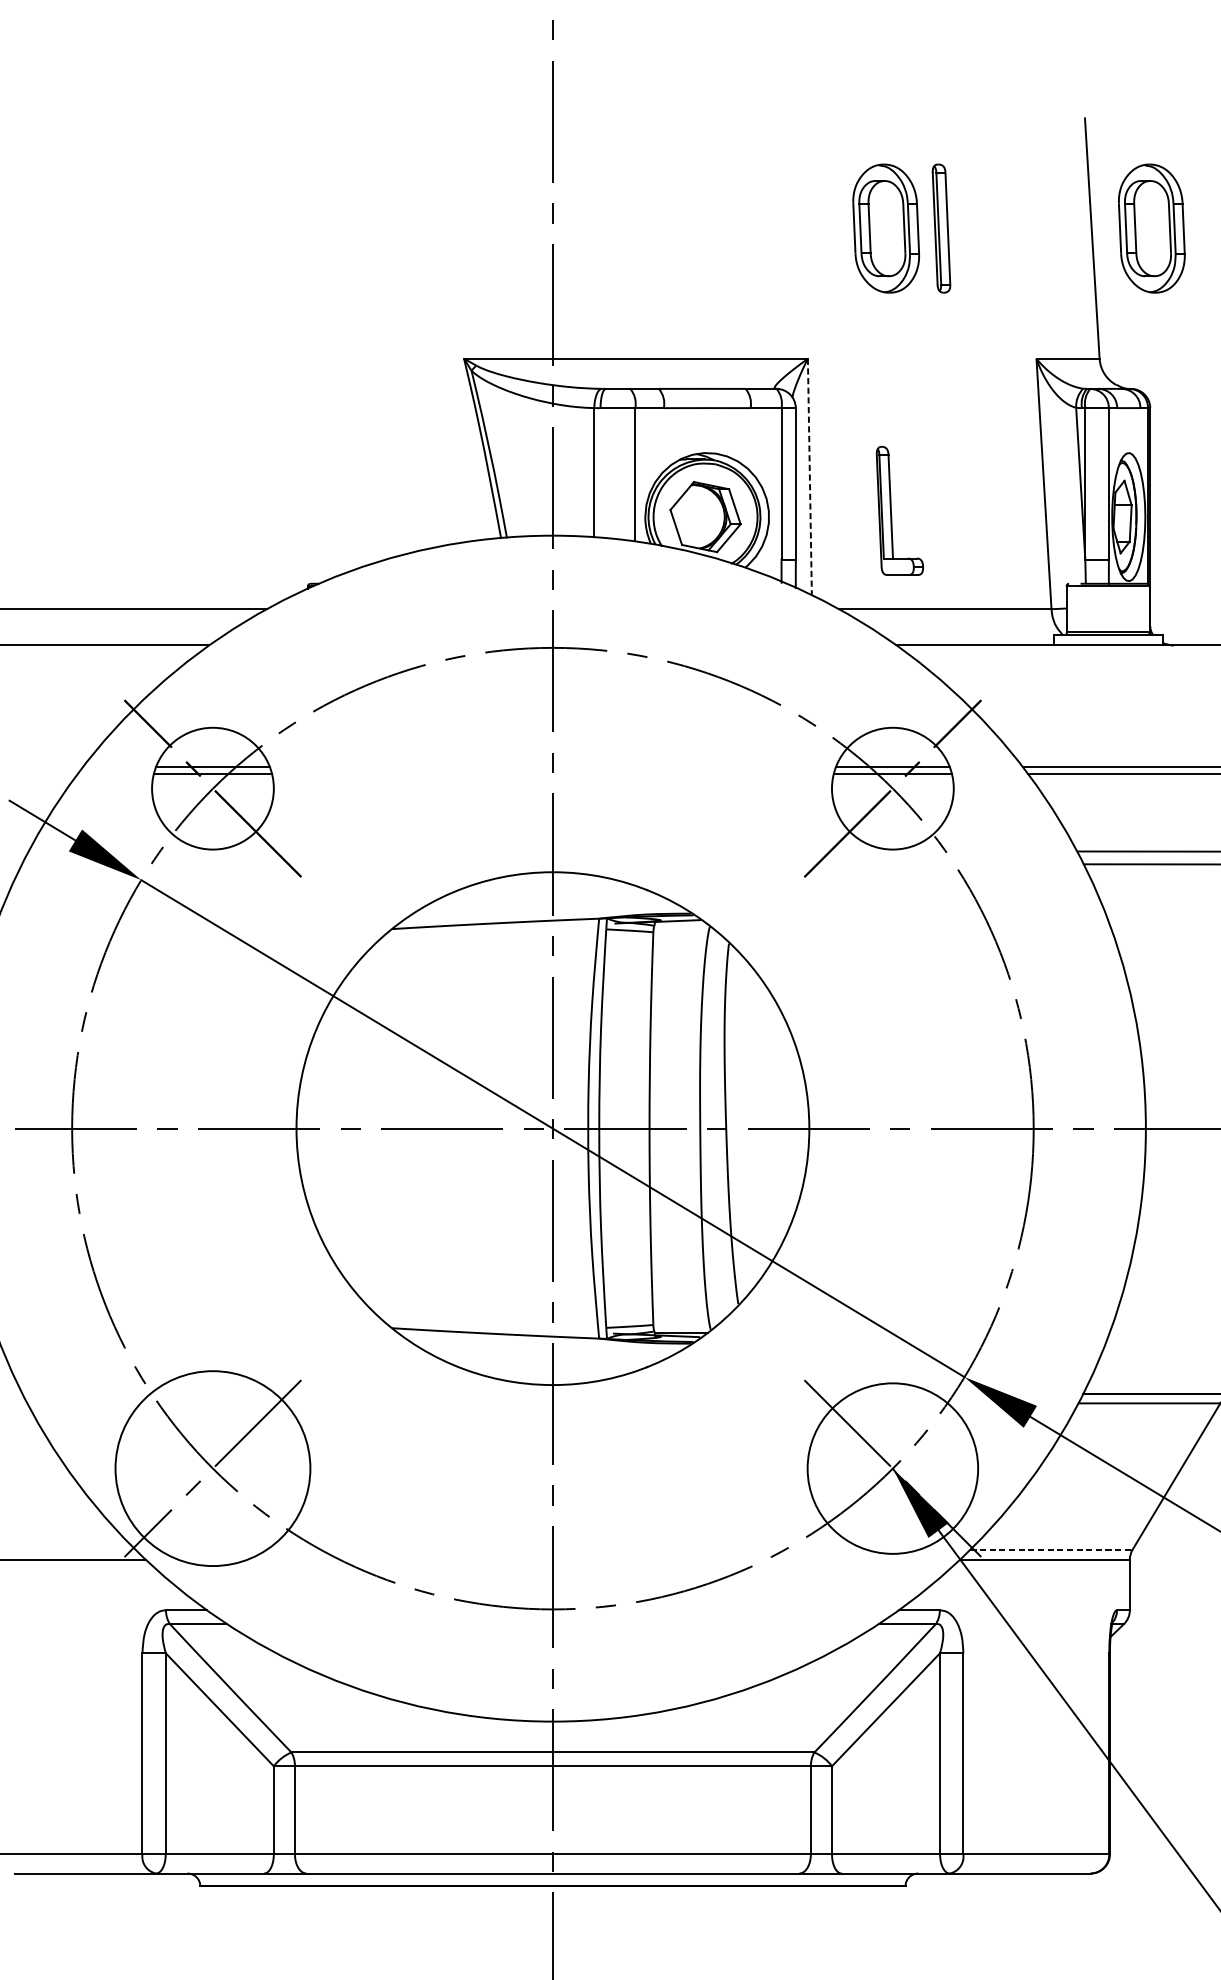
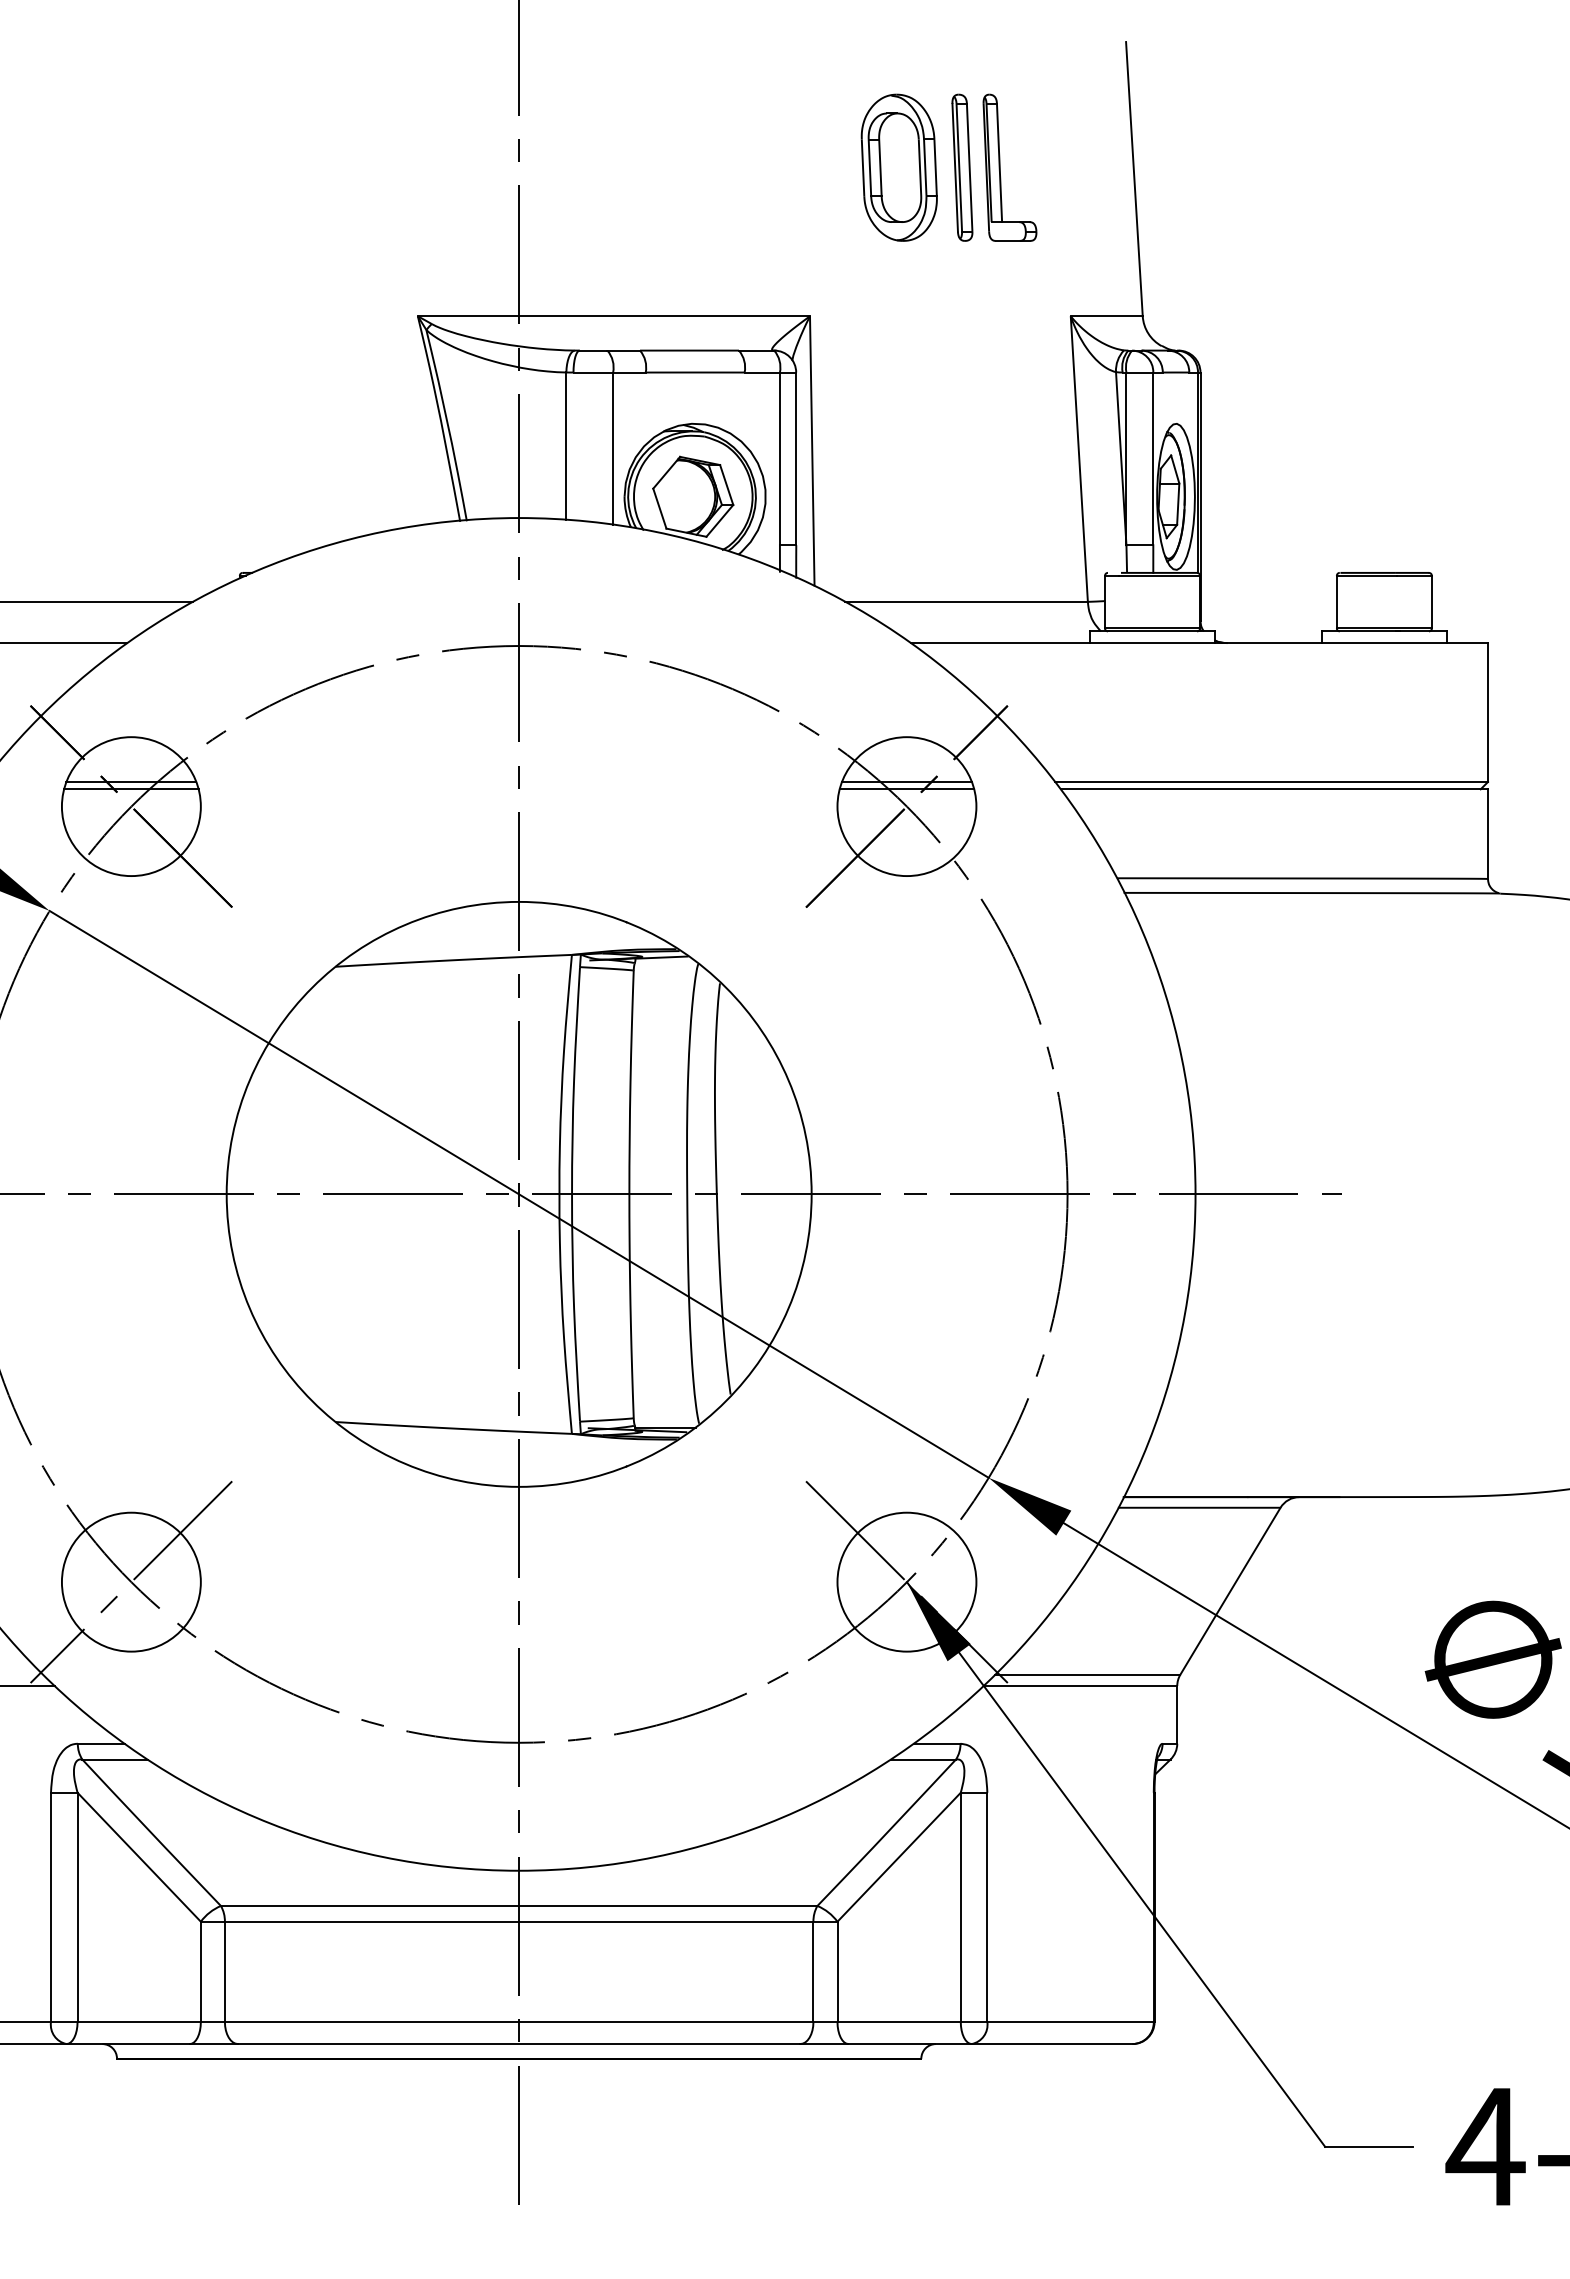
part: (1151, 228) -> (1201, 167), removed
line: (810, 476) -> (812, 450), dashed -> solid
part: (891, 510) -> (1000, 167), moved
circle: (212, 1468) -> (130, 1581), size x0.62
circle: (892, 1468) -> (906, 1581), size x0.71
line: (1051, 1549) -> (1087, 1674), dashed -> solid

